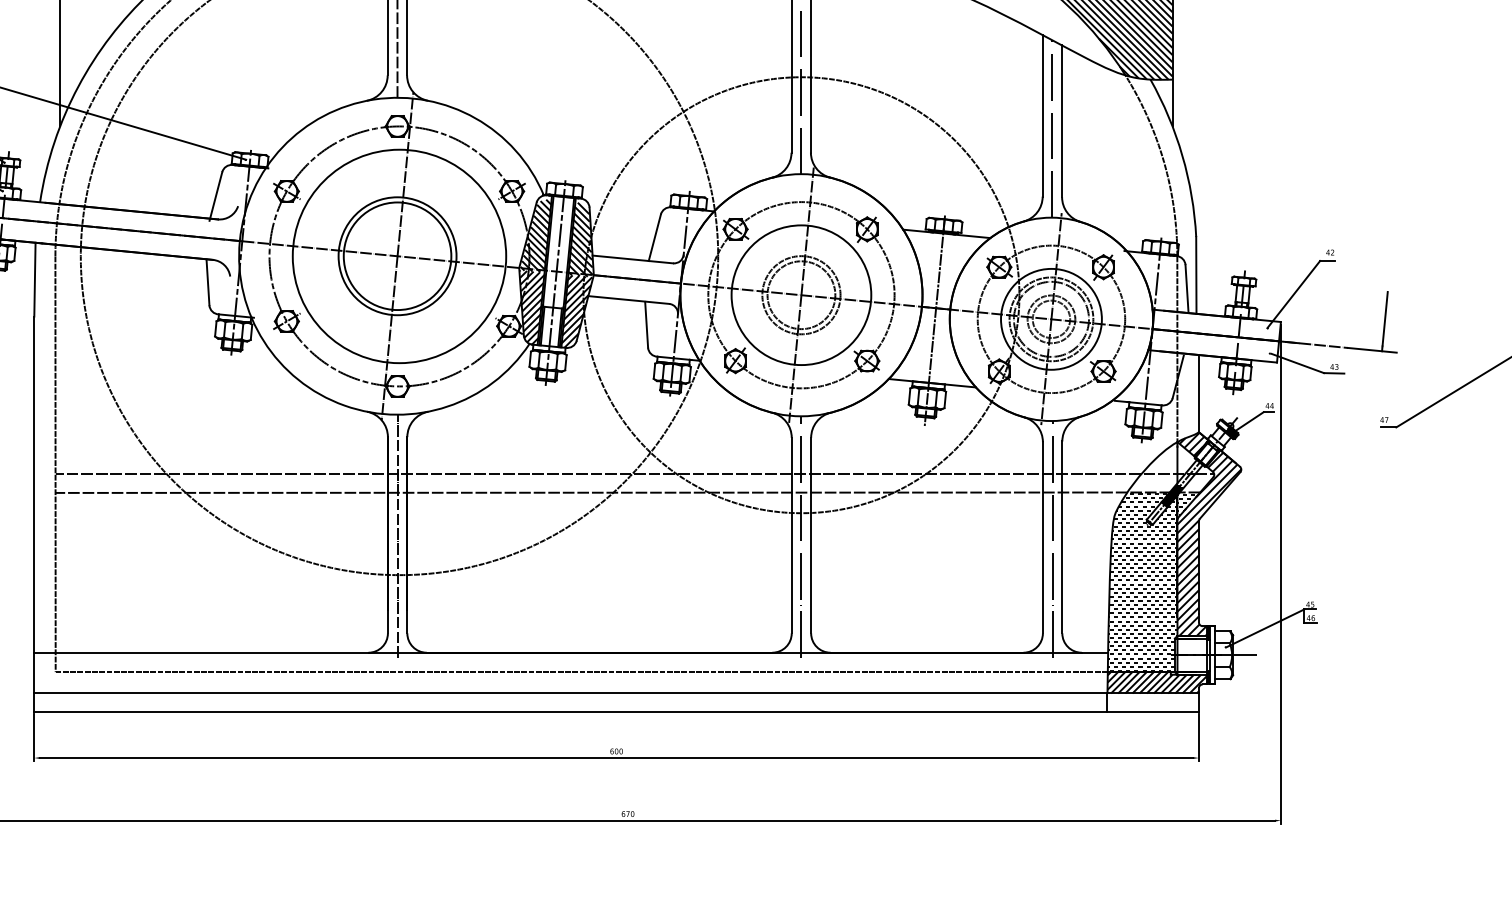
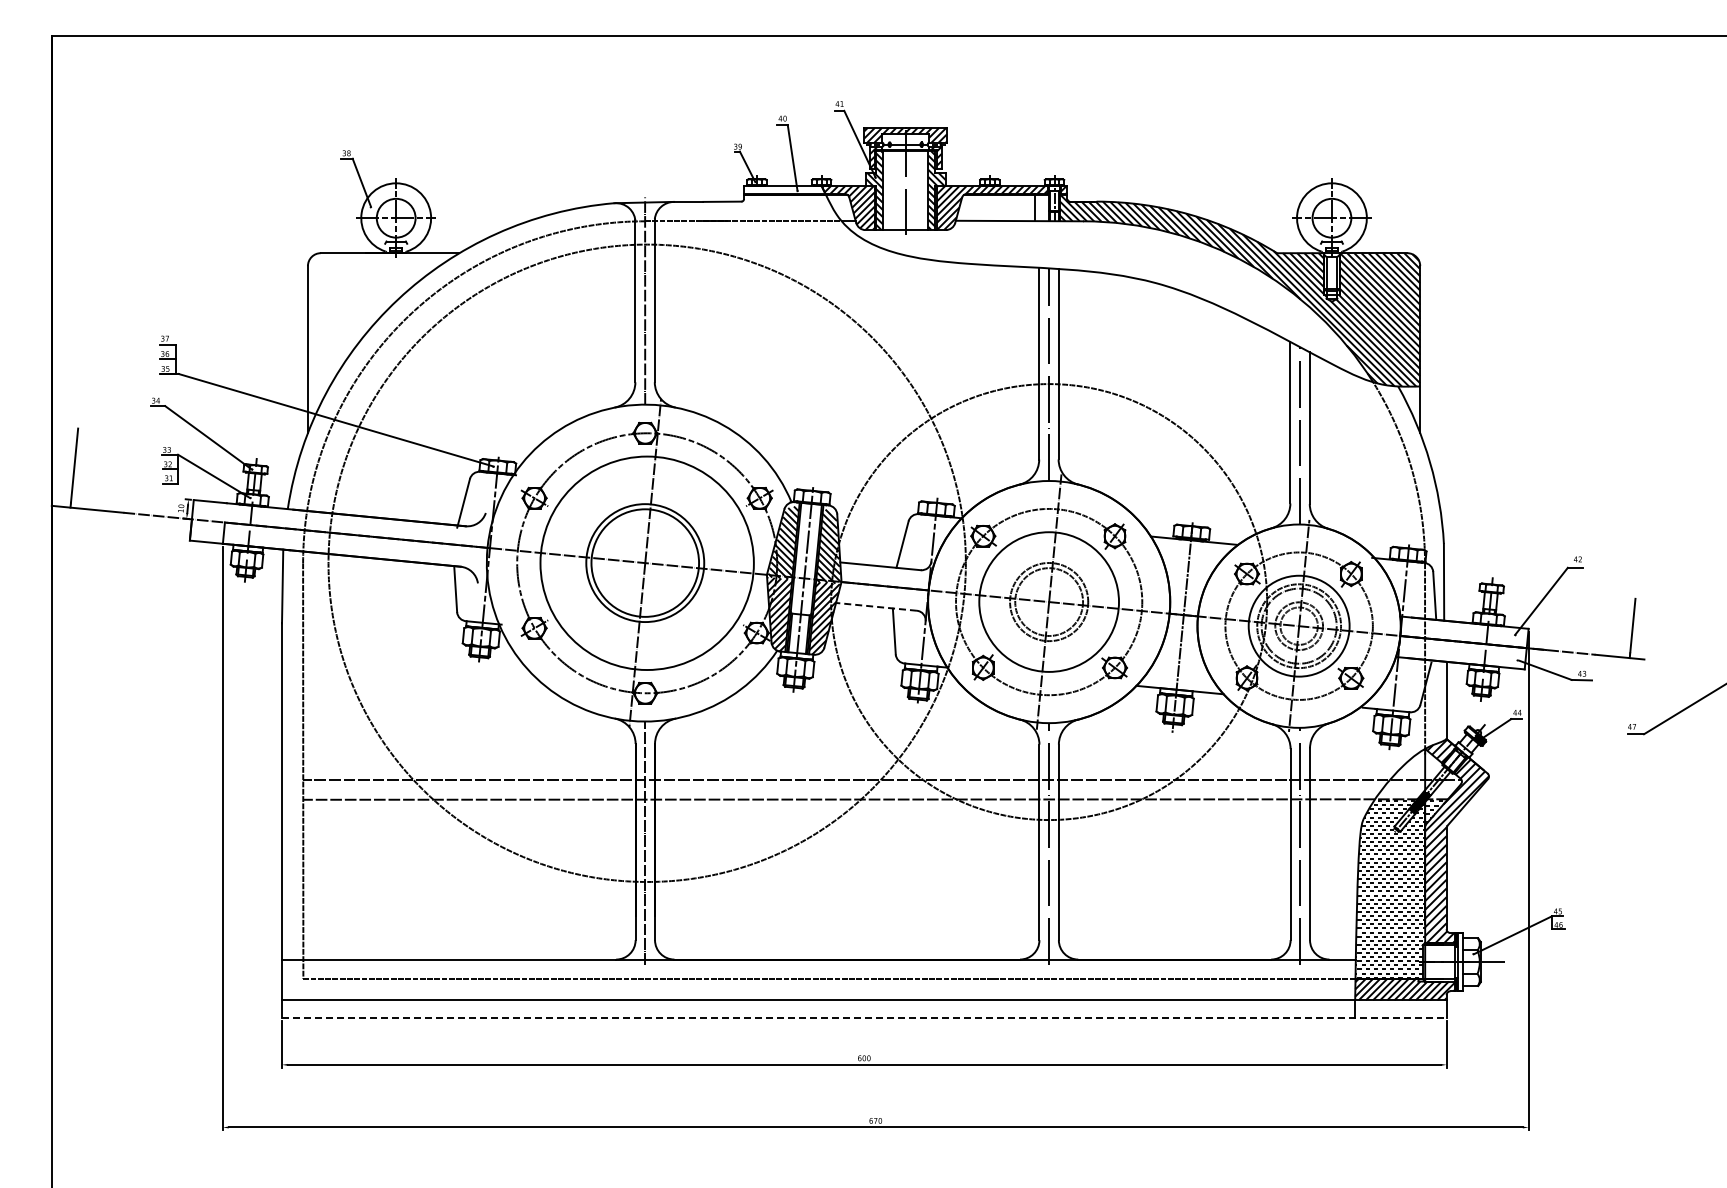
line: (628, 299) -> (876, 606), solid -> dashed
line: (616, 711) -> (864, 1018), solid -> dashed

